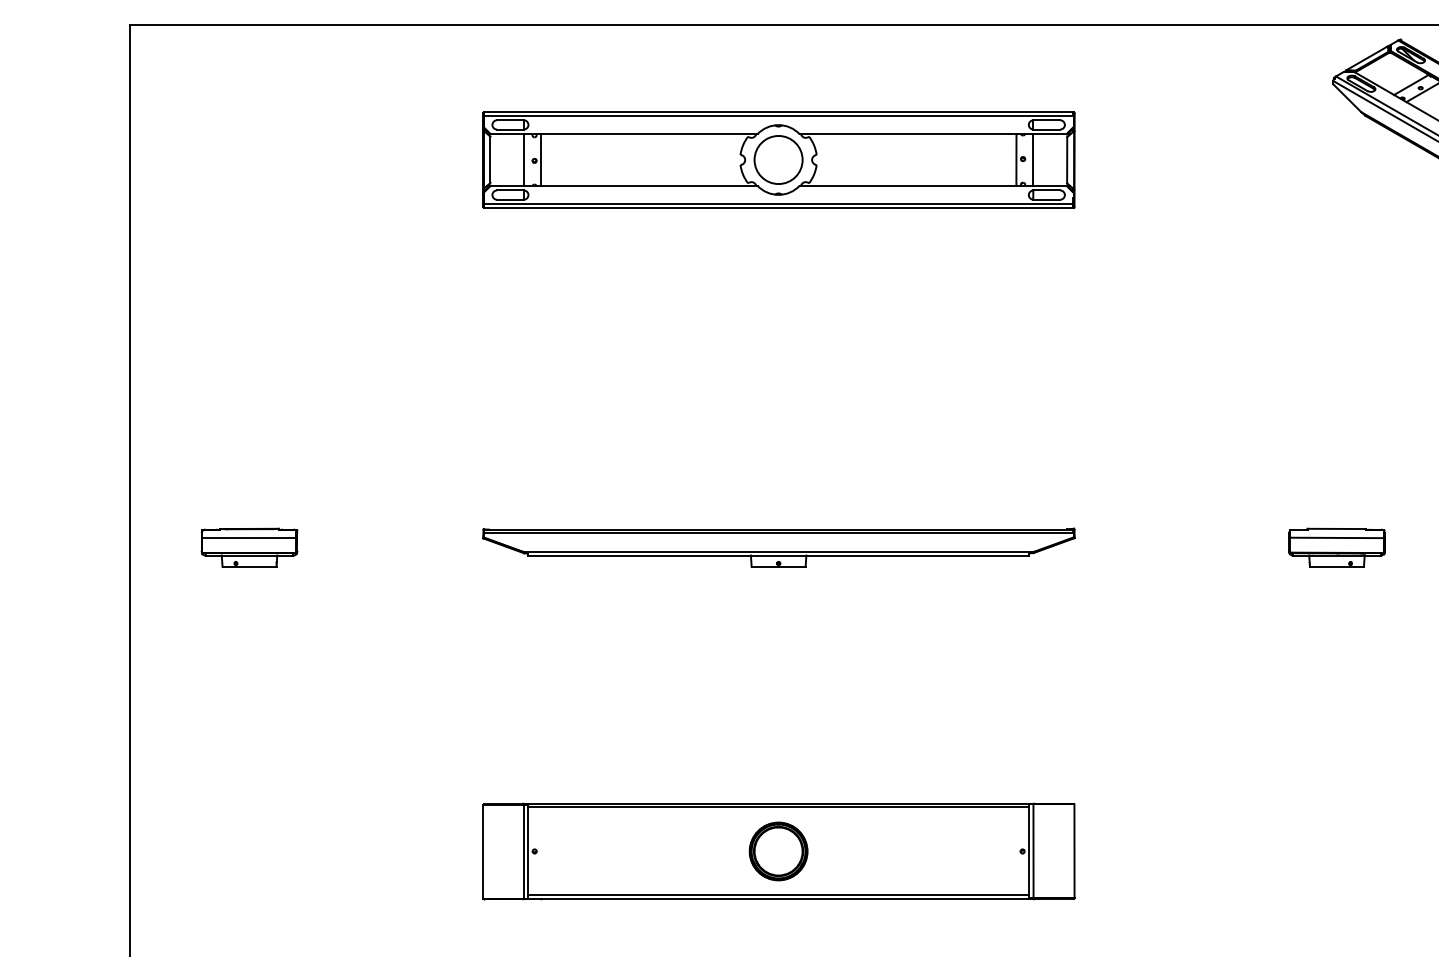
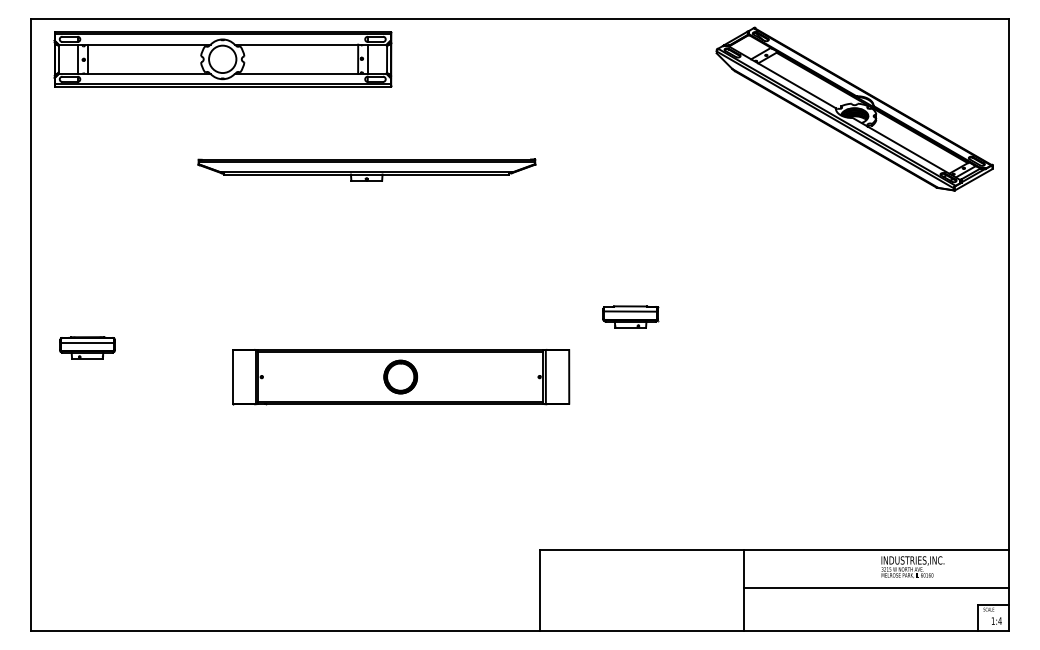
part: (778, 160) -> (222, 59), moved
part: (249, 546) -> (87, 347), moved
part: (778, 546) -> (366, 169), moved
part: (1336, 546) -> (630, 316), moved
part: (779, 852) -> (401, 377), moved

